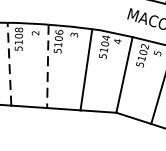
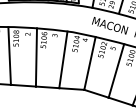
line: (9, 63) -> (9, 55), dashed -> solid
line: (47, 66) -> (36, 57), dashed -> solid

